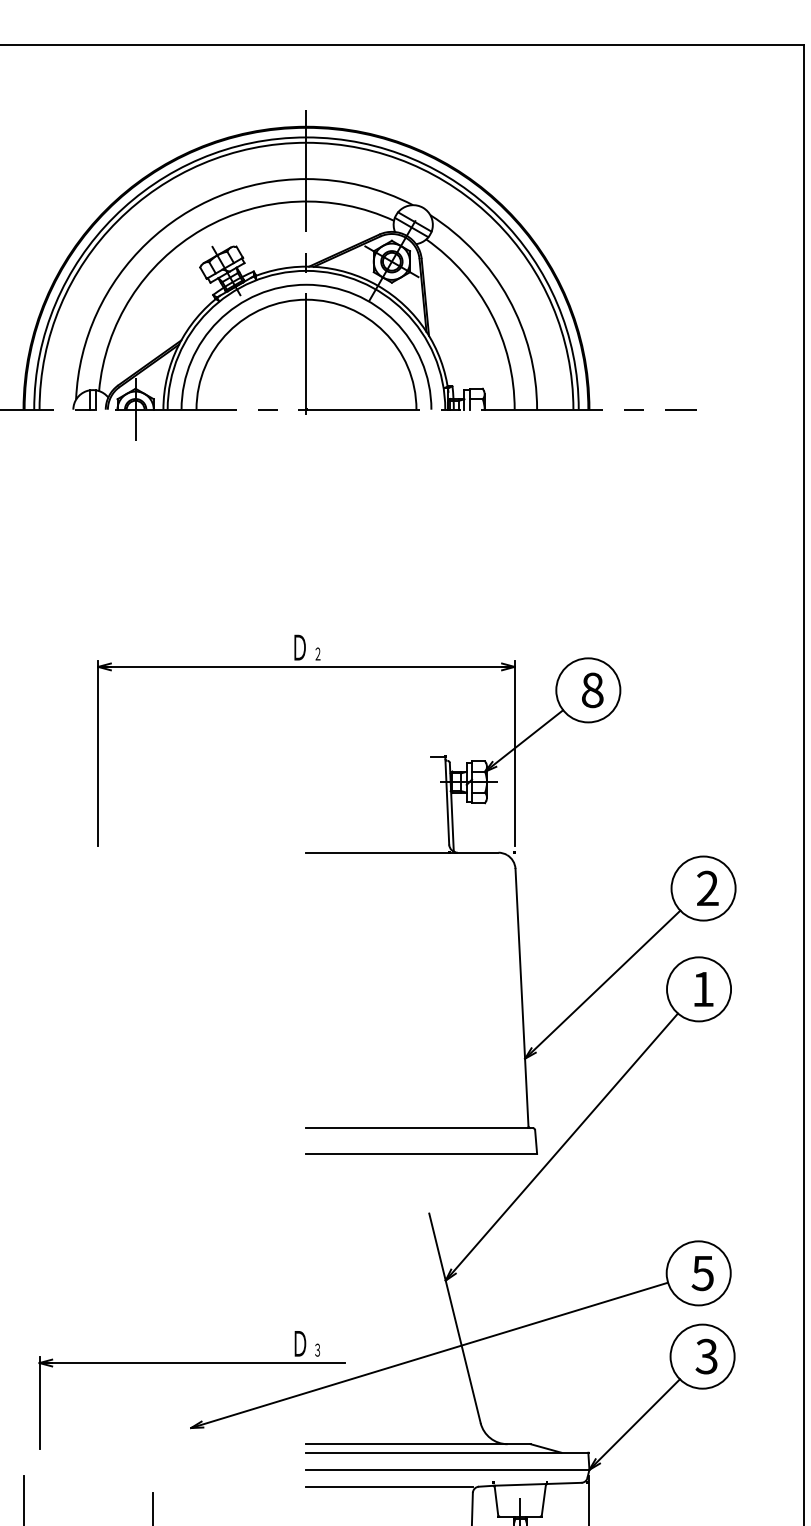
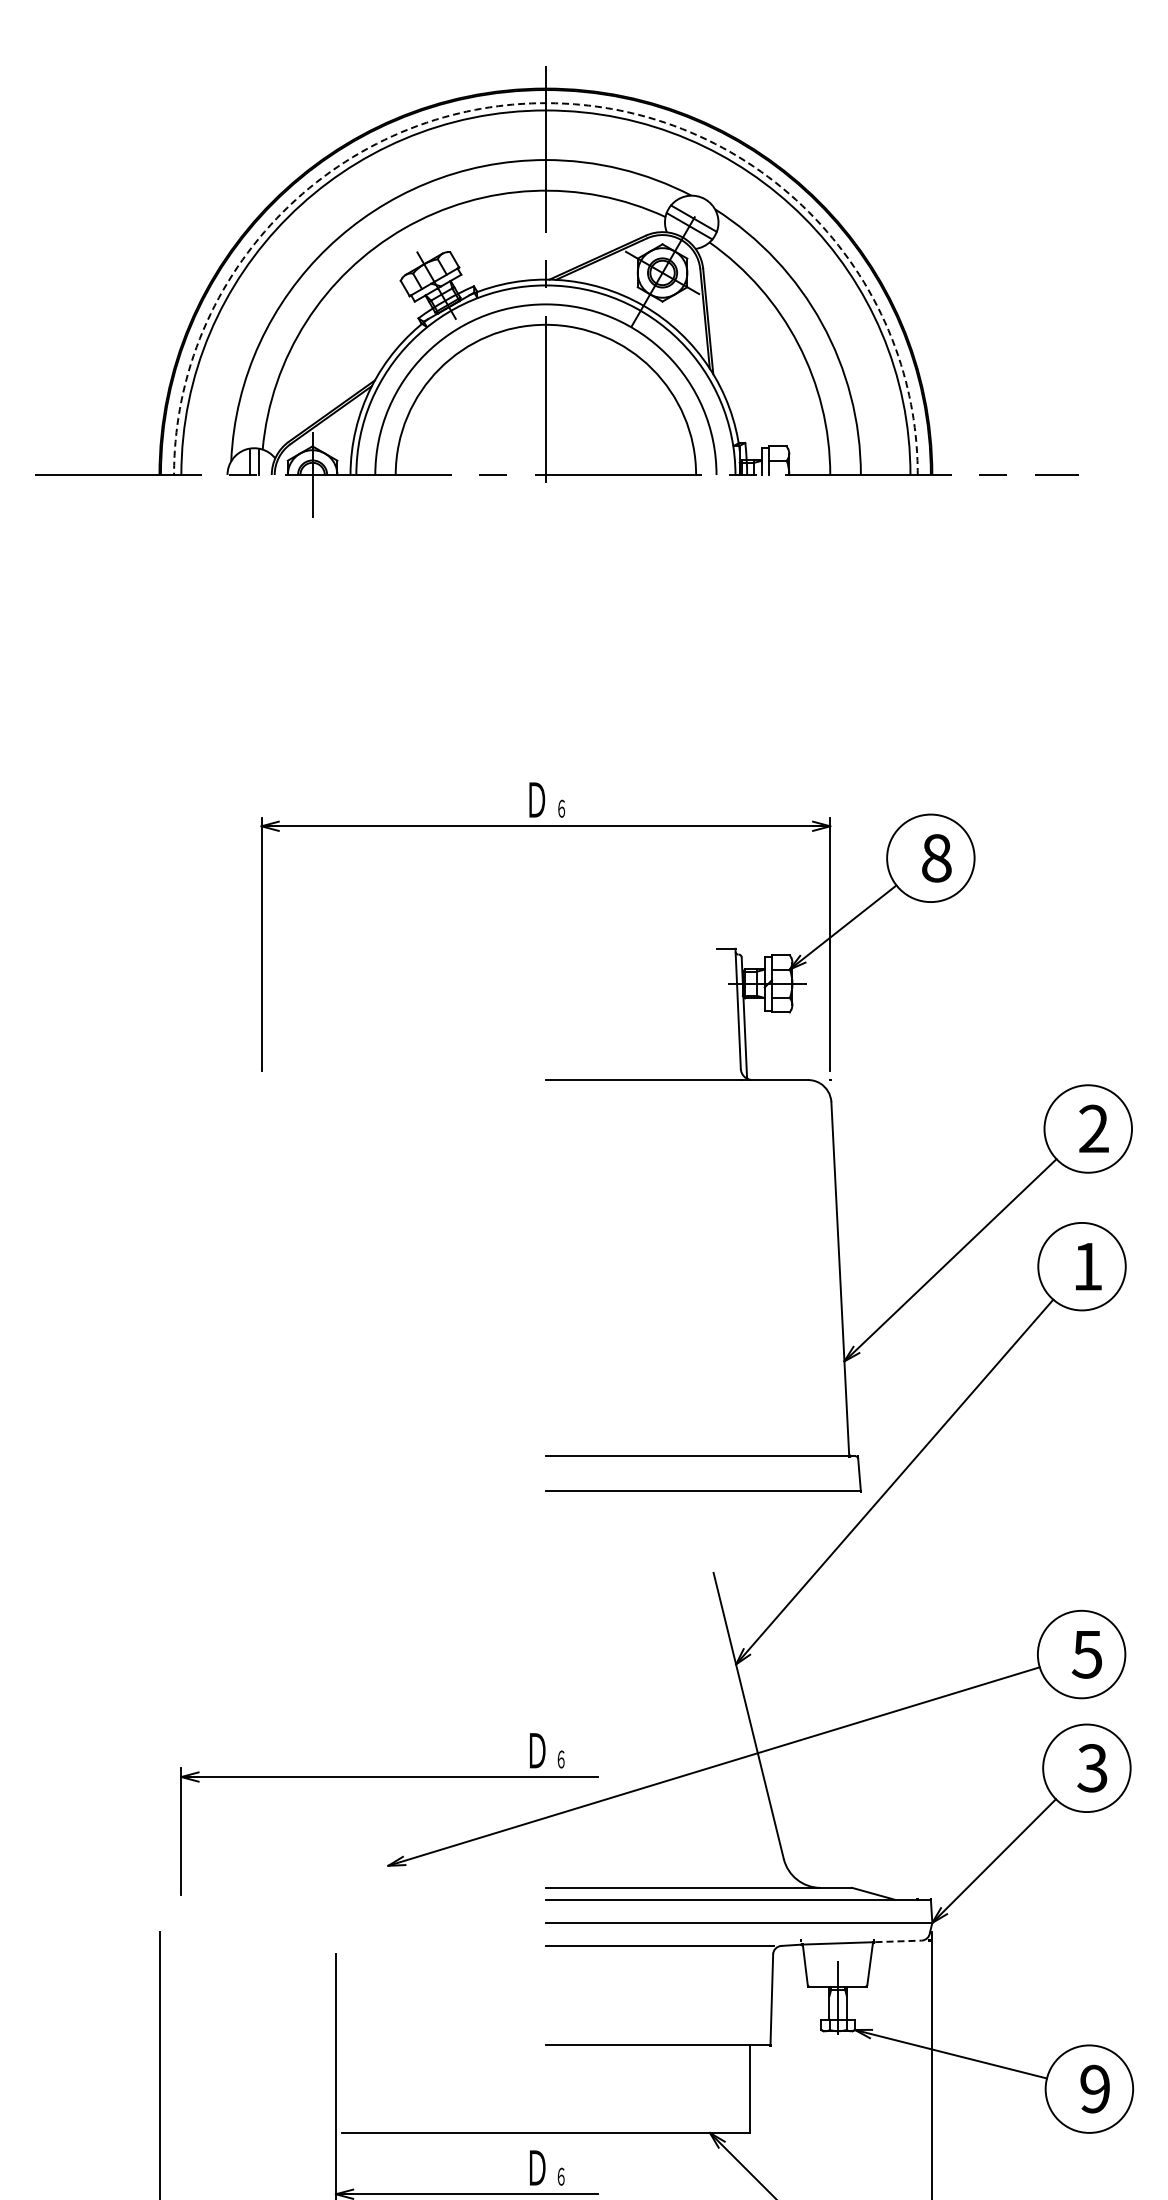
arc: (306, 137) -> (545, 103), solid -> dashed
text: (317, 653) -> (561, 808), ２ -> ６
text: (317, 1350) -> (560, 1759), ３ -> ６
line: (565, 1483) -> (899, 1941), solid -> dashed

